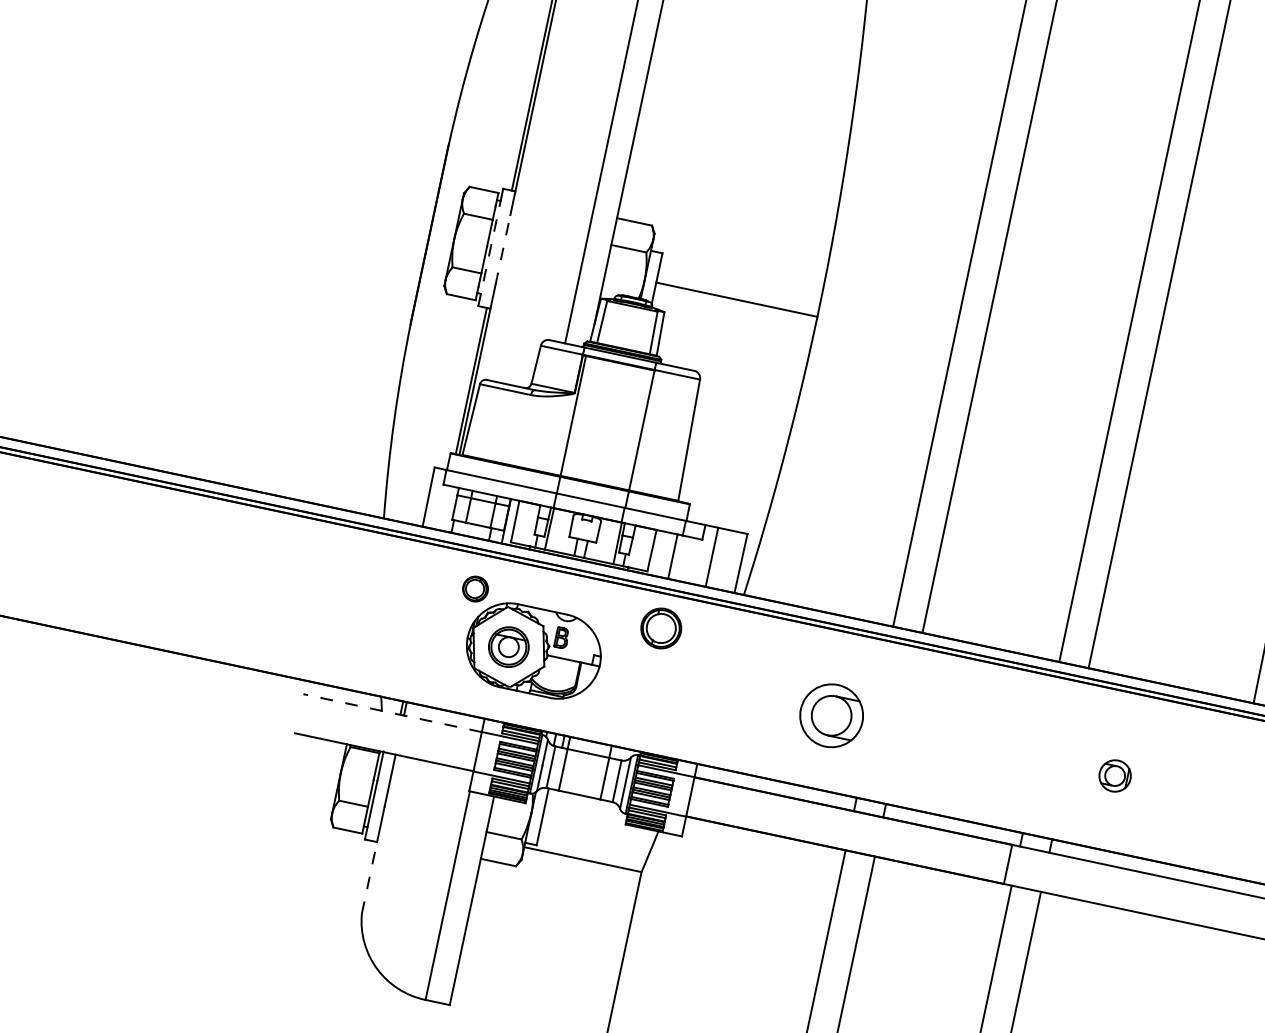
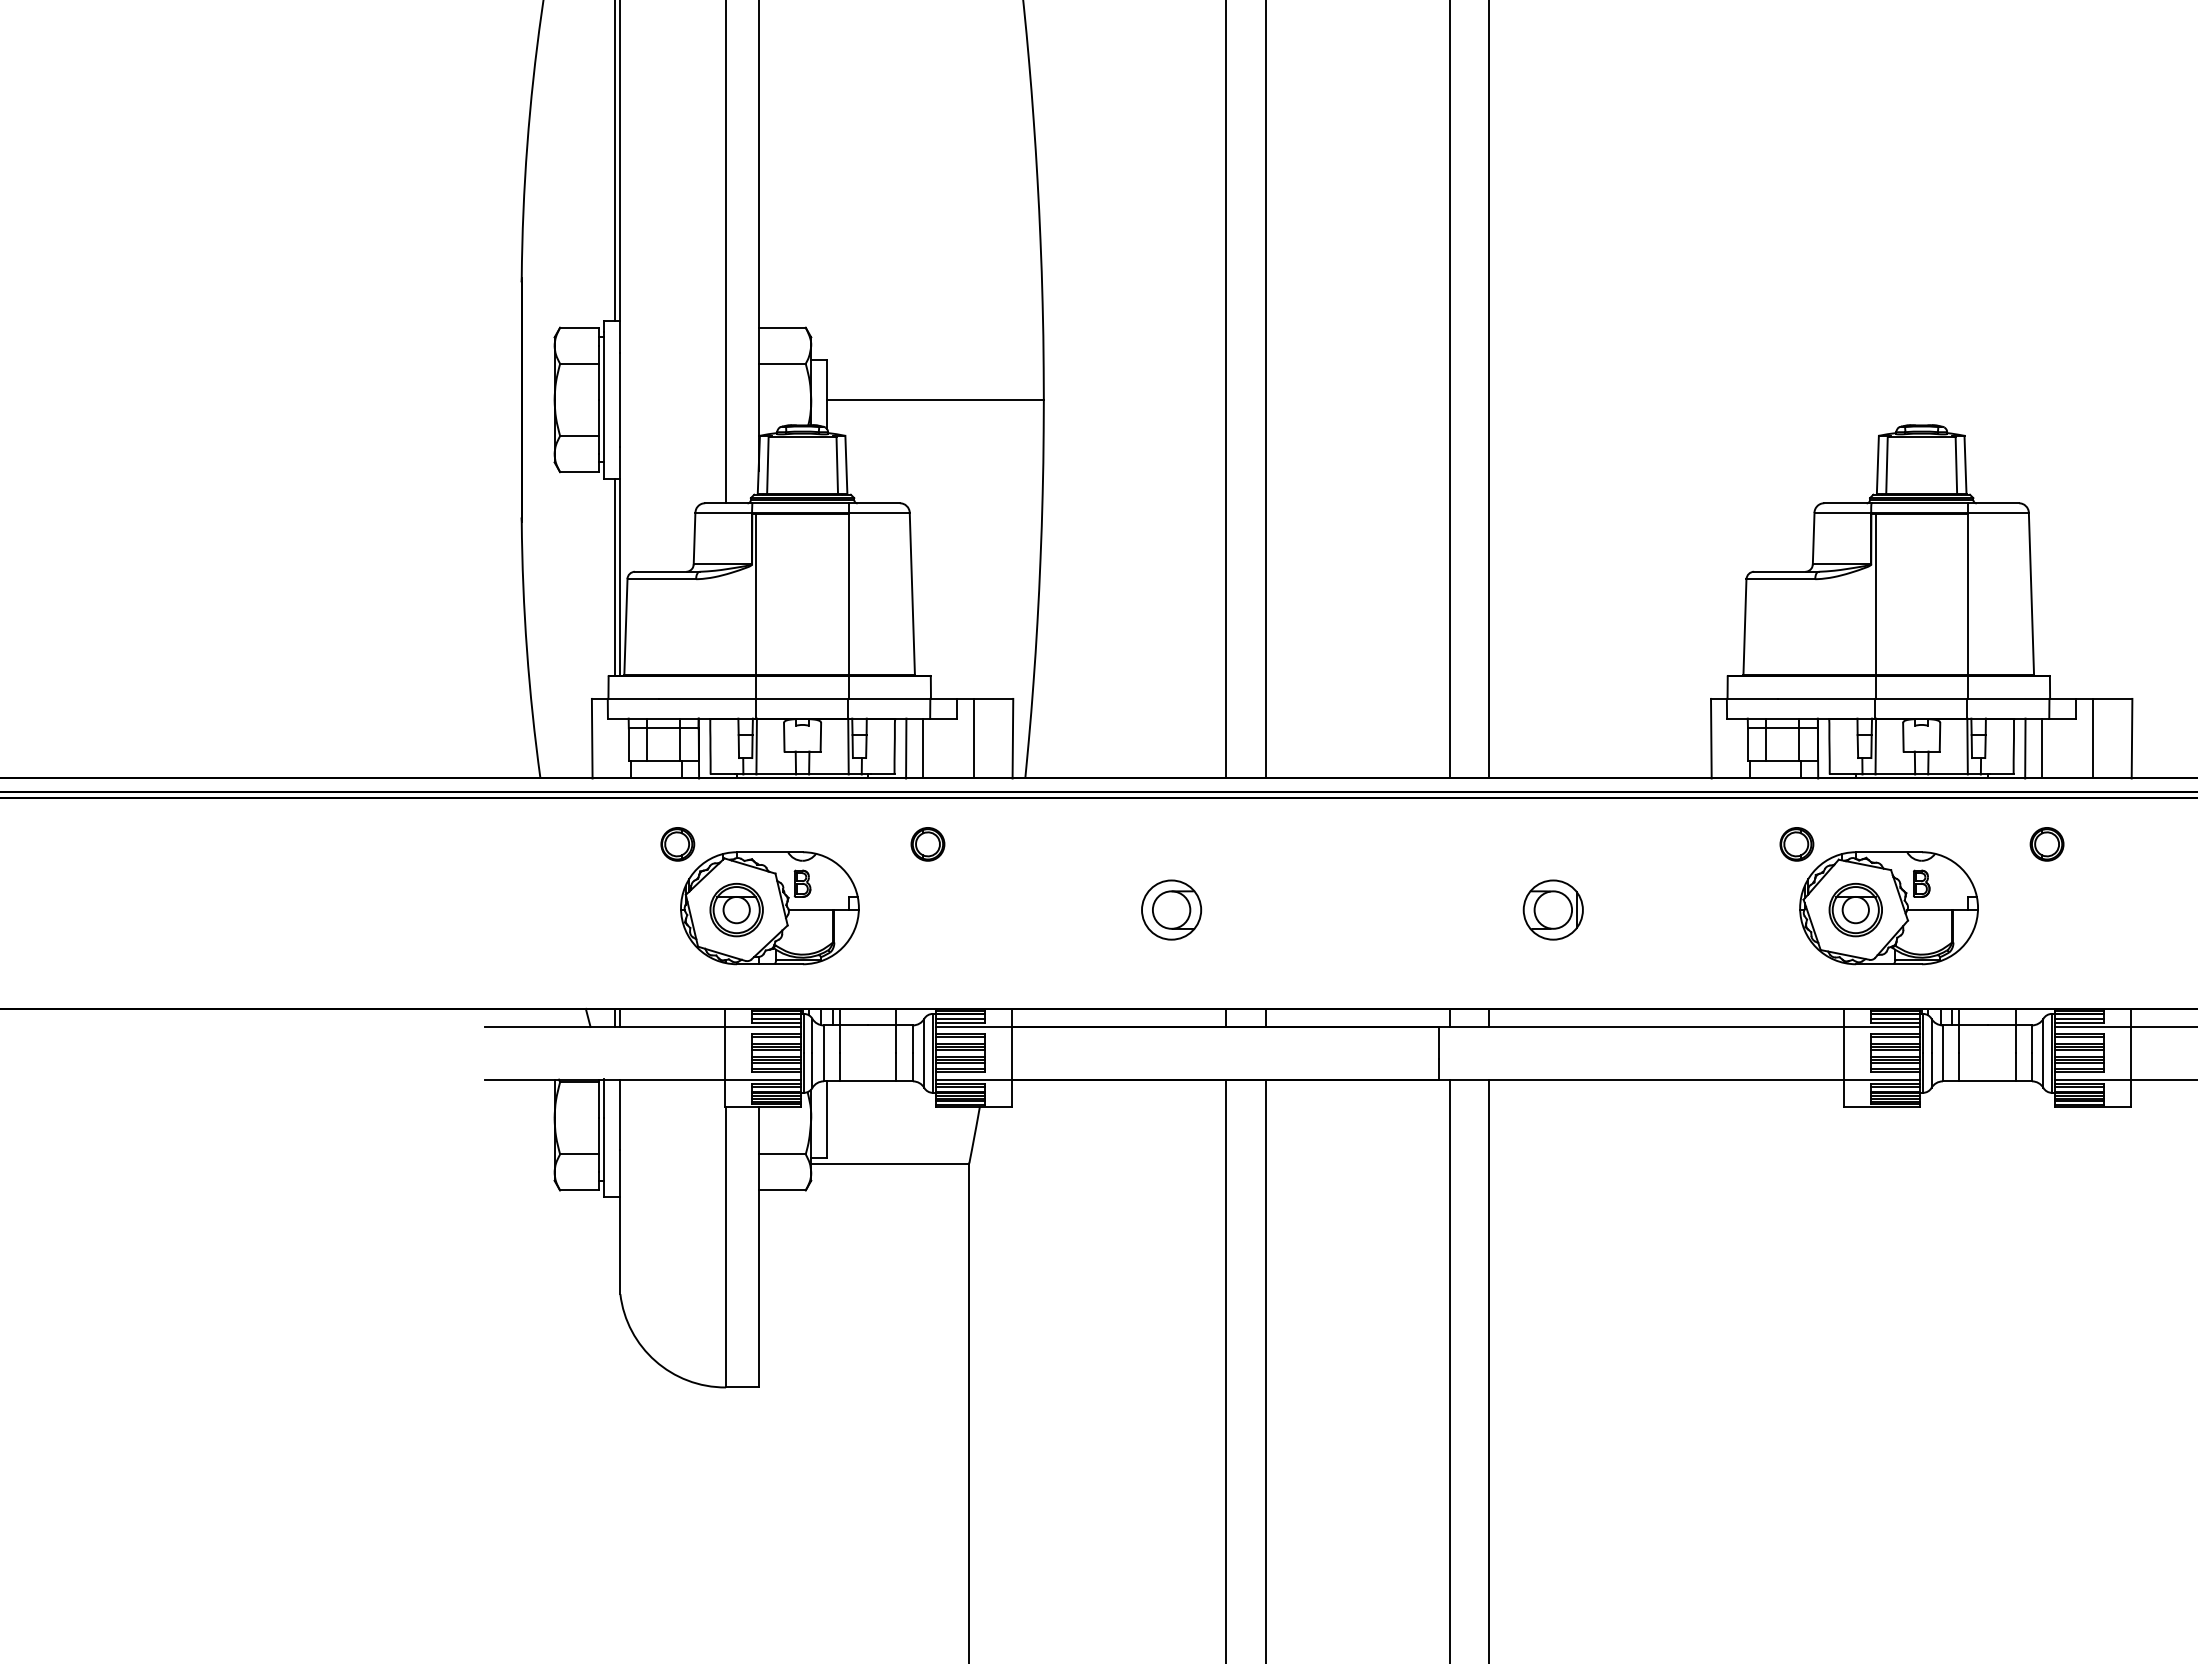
line: (503, 249) -> (620, 399), dashed -> solid
line: (489, 251) -> (603, 405), dashed -> solid
line: (660, 553) -> (906, 748), added
part: (660, 628) -> (927, 844), size x0.62
line: (392, 712) -> (604, 1026), dashed -> solid
part: (831, 715) -> (1171, 909), size x0.71
part: (1114, 775) -> (1552, 909), size x1.43
line: (369, 877) -> (620, 1245), dashed -> solid

